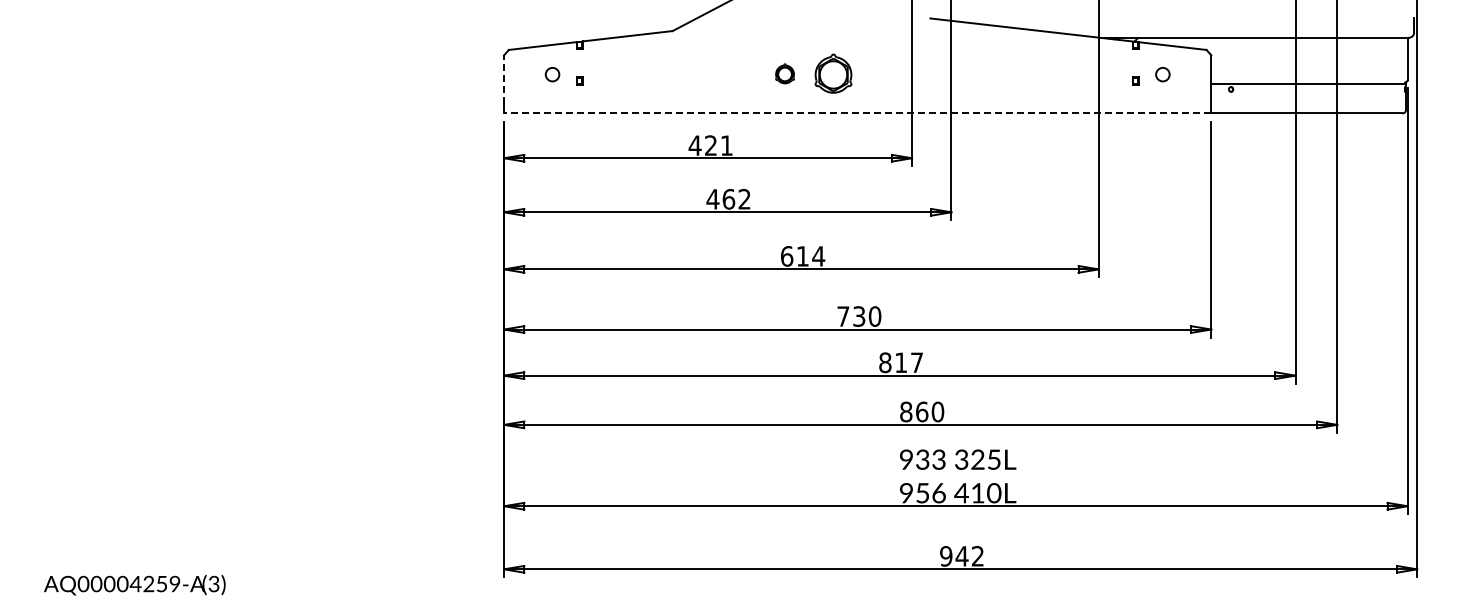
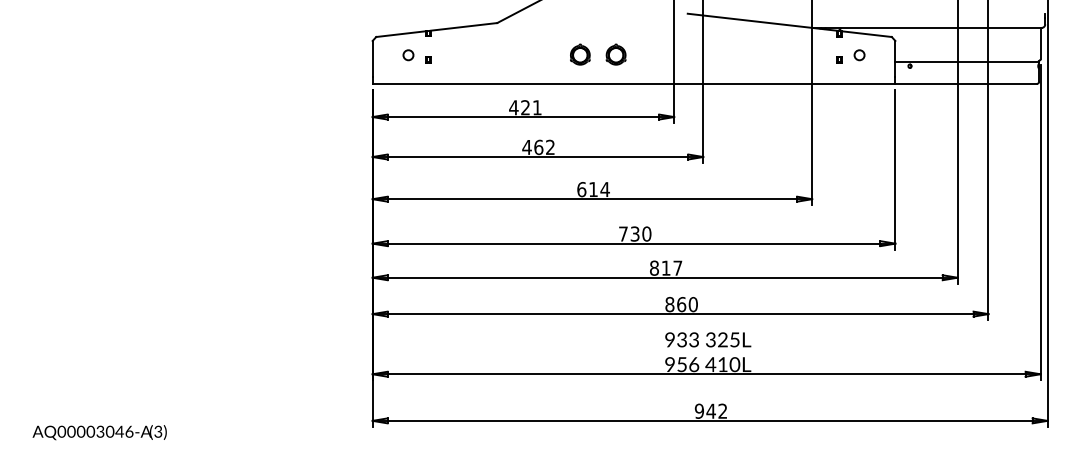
part: (784, 73) -> (579, 54), size x1.43
part: (833, 73) -> (616, 54), size x0.71
line: (504, 79) -> (372, 58), dashed -> solid
line: (857, 113) -> (633, 83), dashed -> solid
text: (154, 583) -> (114, 431), AQ00004259-A -> AQ00003046-A

